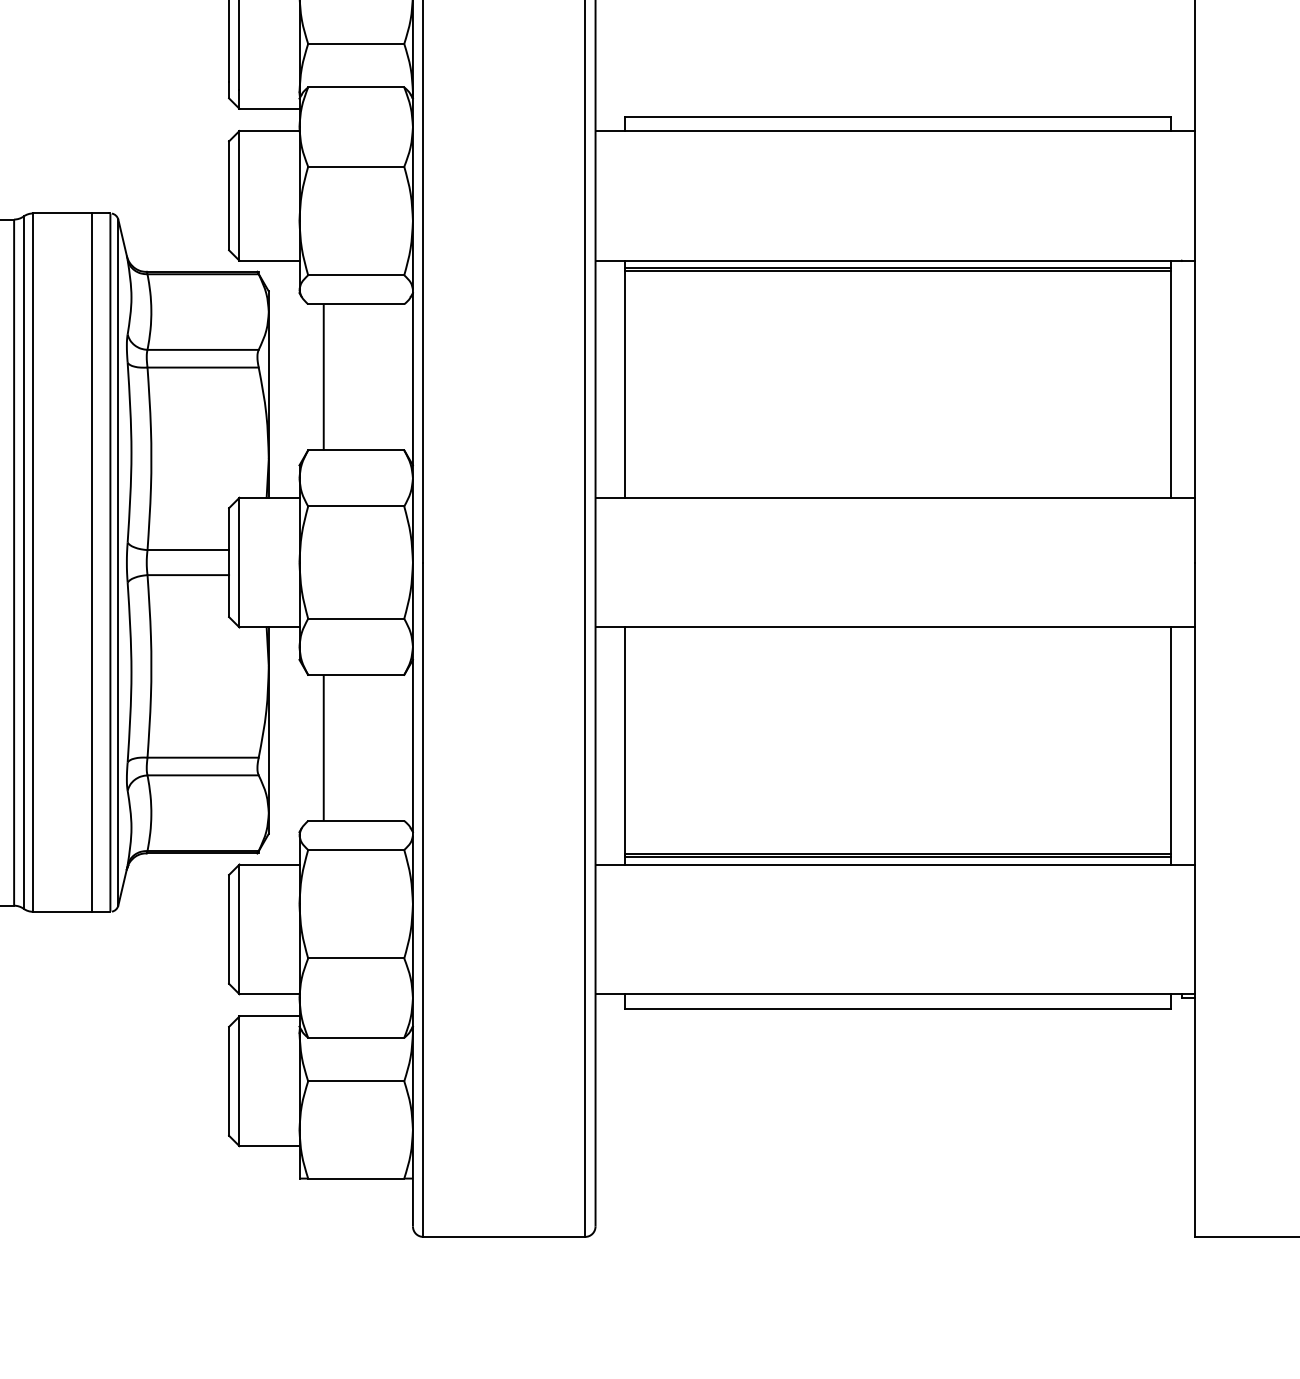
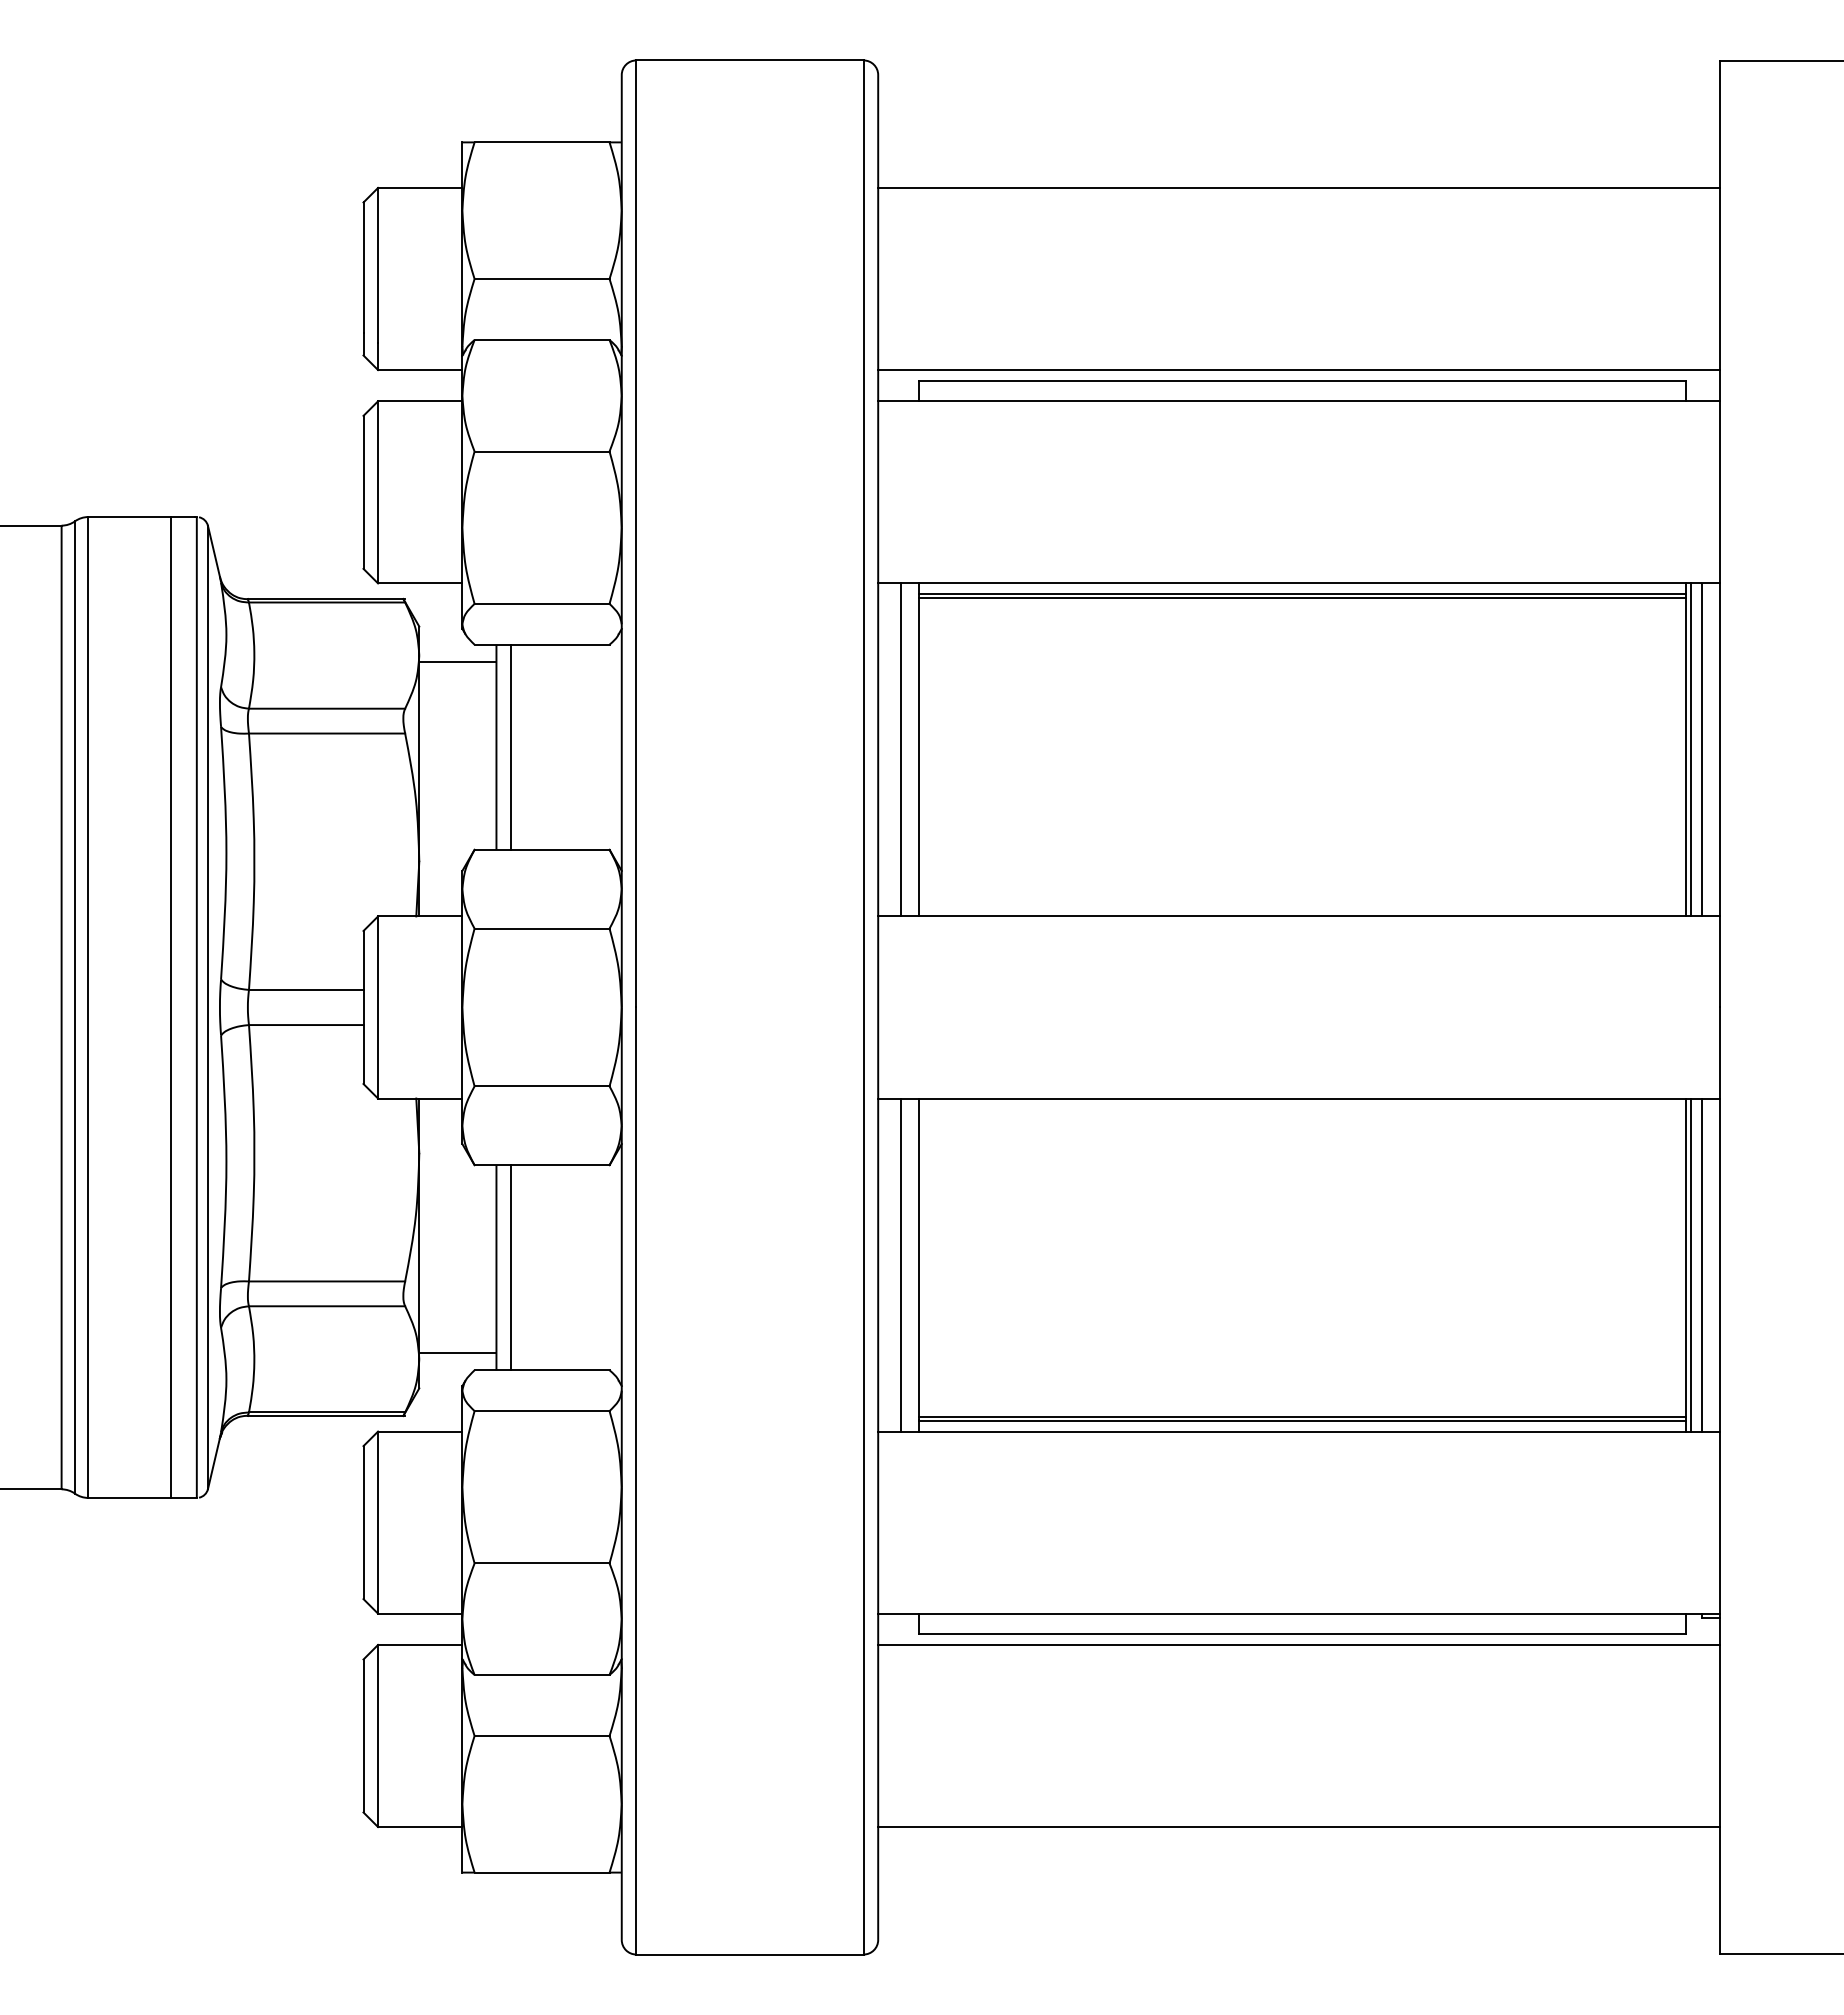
line: (894, 109) -> (1298, 370), added
line: (296, 316) -> (457, 661), added
line: (334, 376) -> (511, 746), added
line: (612, 378) -> (901, 749), added
line: (1173, 378) -> (1690, 749), added
line: (1181, 378) -> (1701, 749), added
line: (612, 745) -> (901, 1264), added
line: (1173, 745) -> (1690, 1264), added
line: (1181, 745) -> (1701, 1264), added
line: (334, 747) -> (511, 1267), added
line: (296, 808) -> (457, 1353), added
line: (894, 1016) -> (1298, 1644), added
line: (894, 1146) -> (1298, 1827), added

